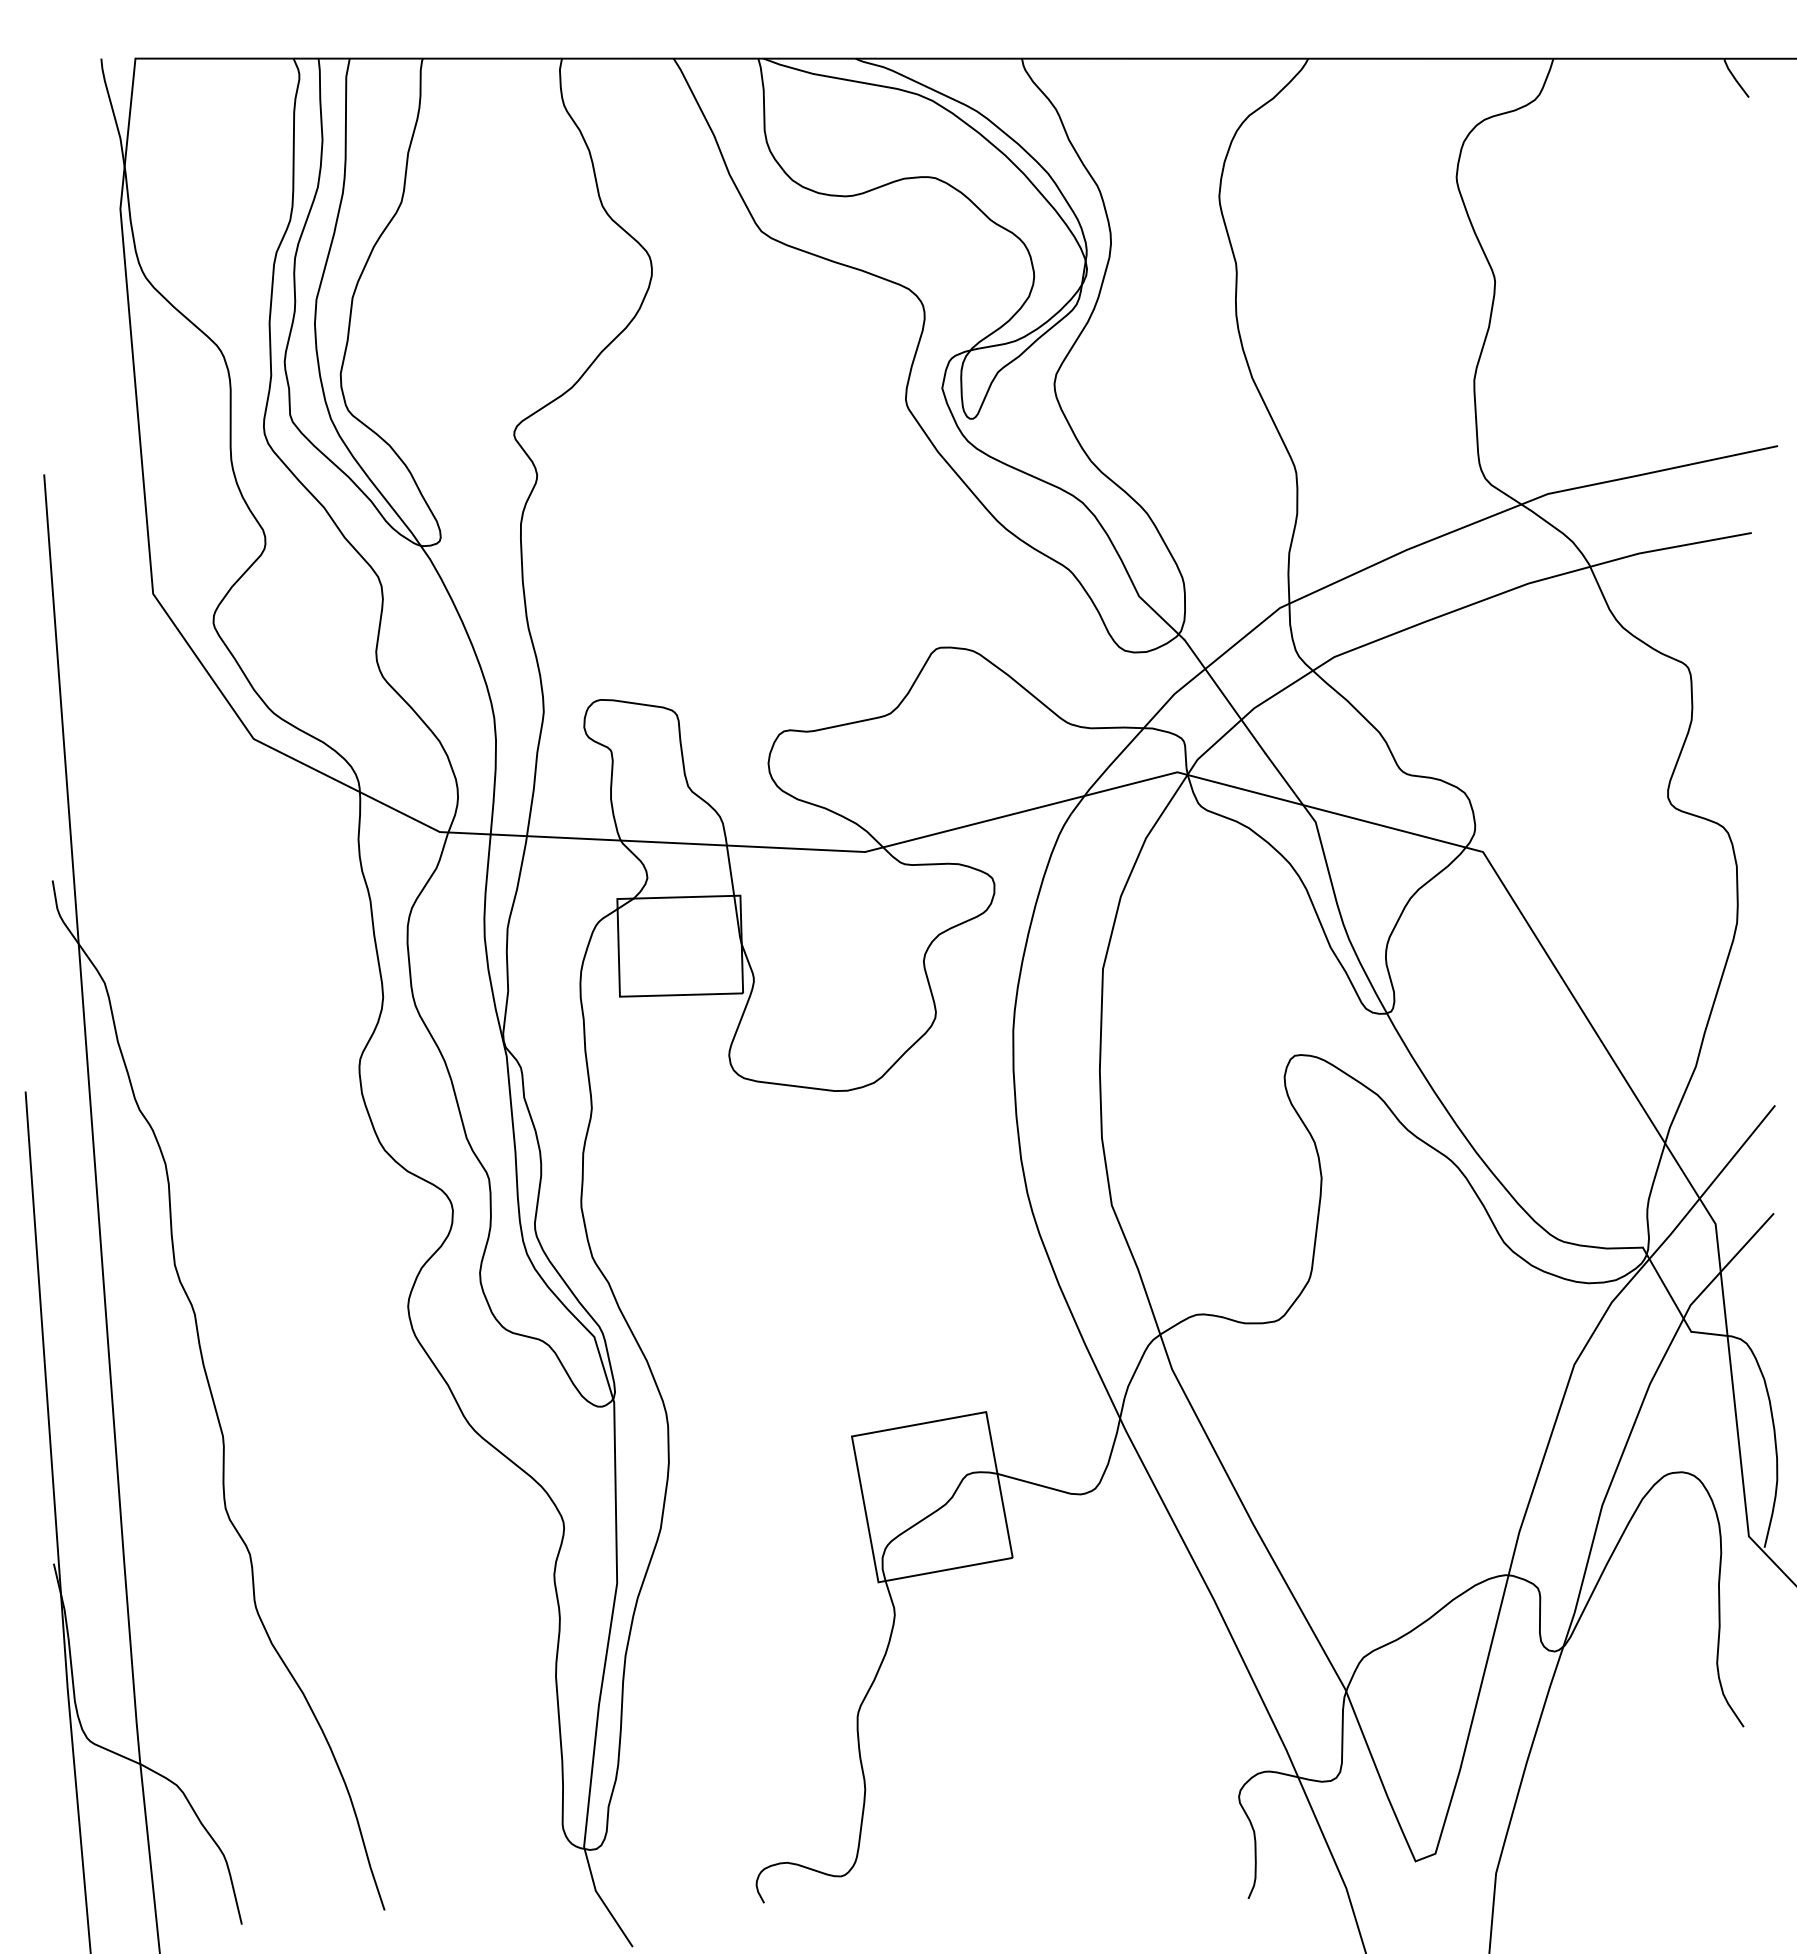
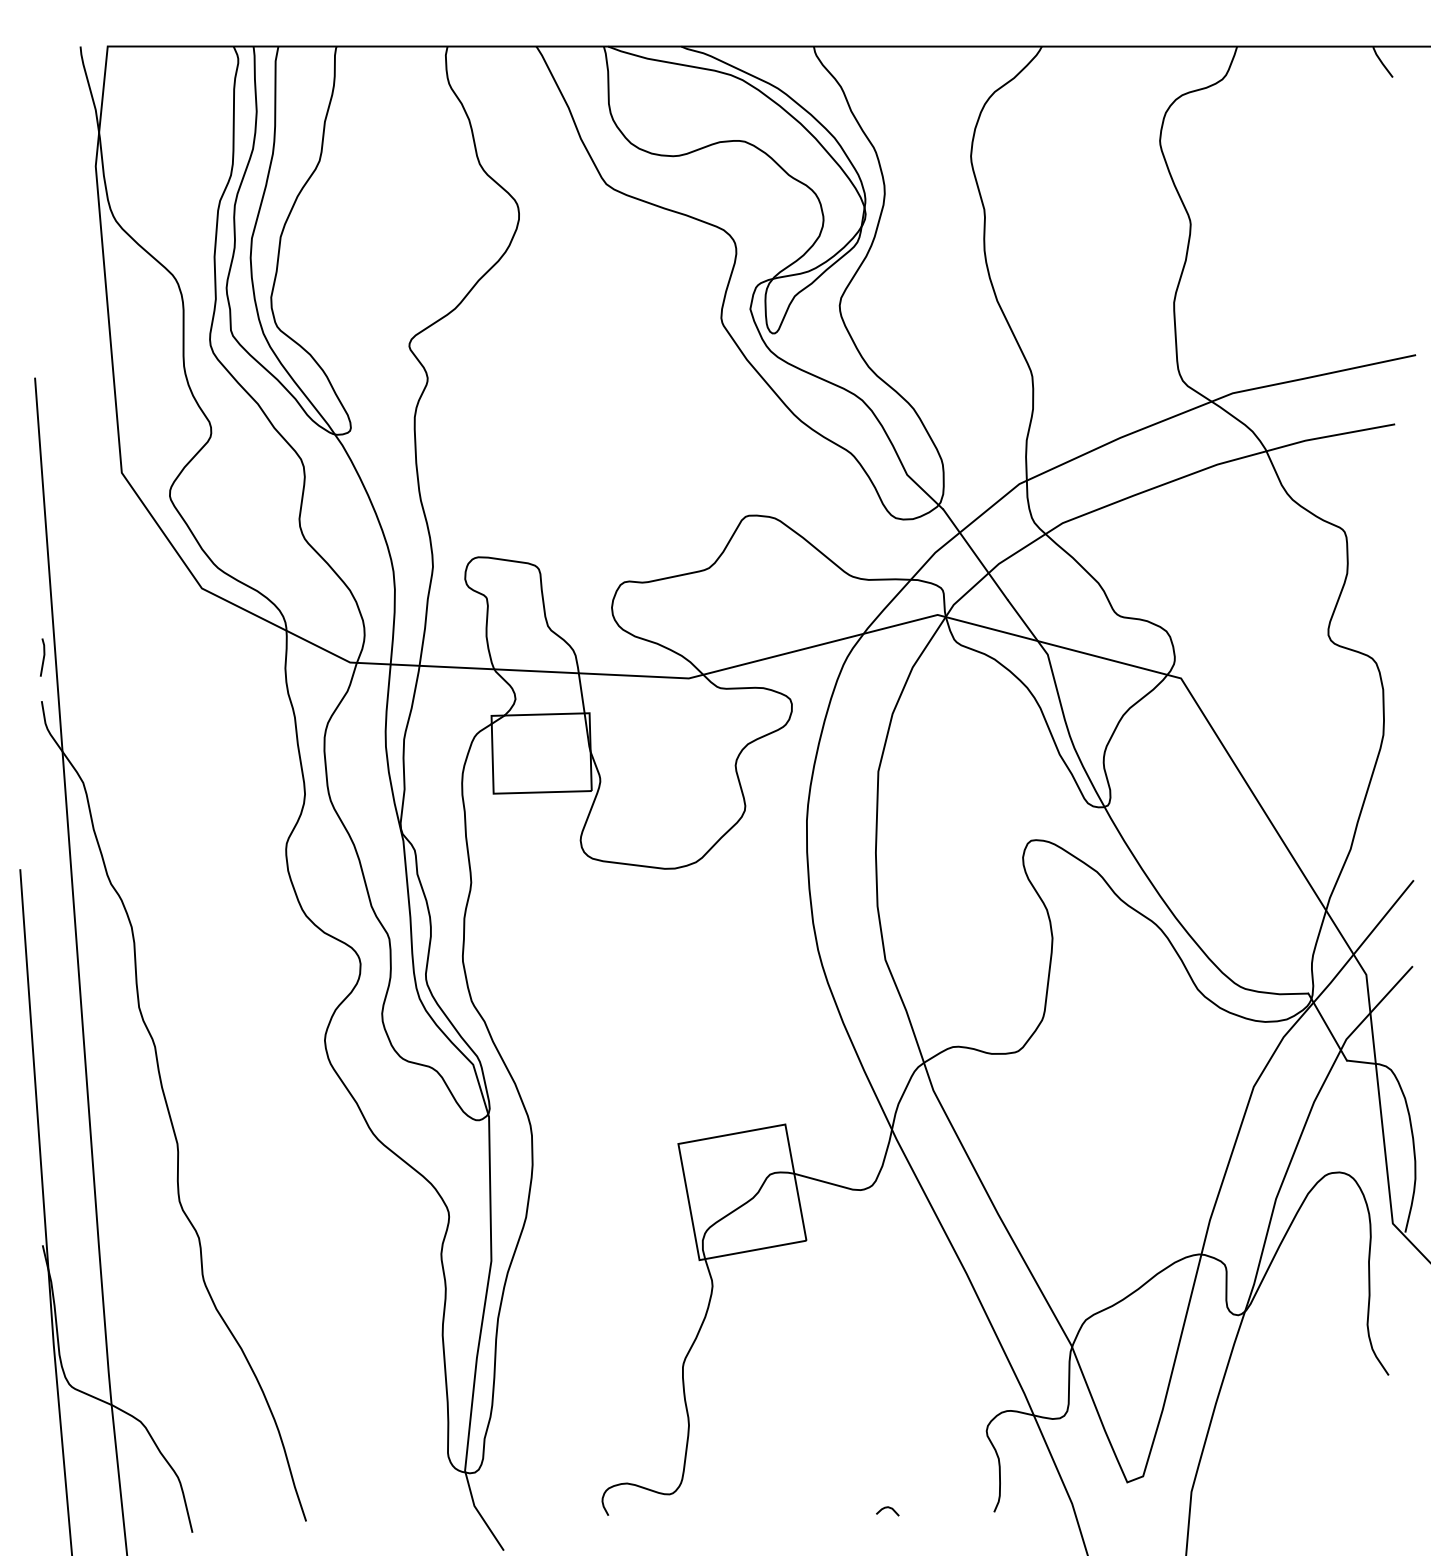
line: (54, 825) -> (43, 657), added
curve: (1114, 1893) -> (887, 1507), added

